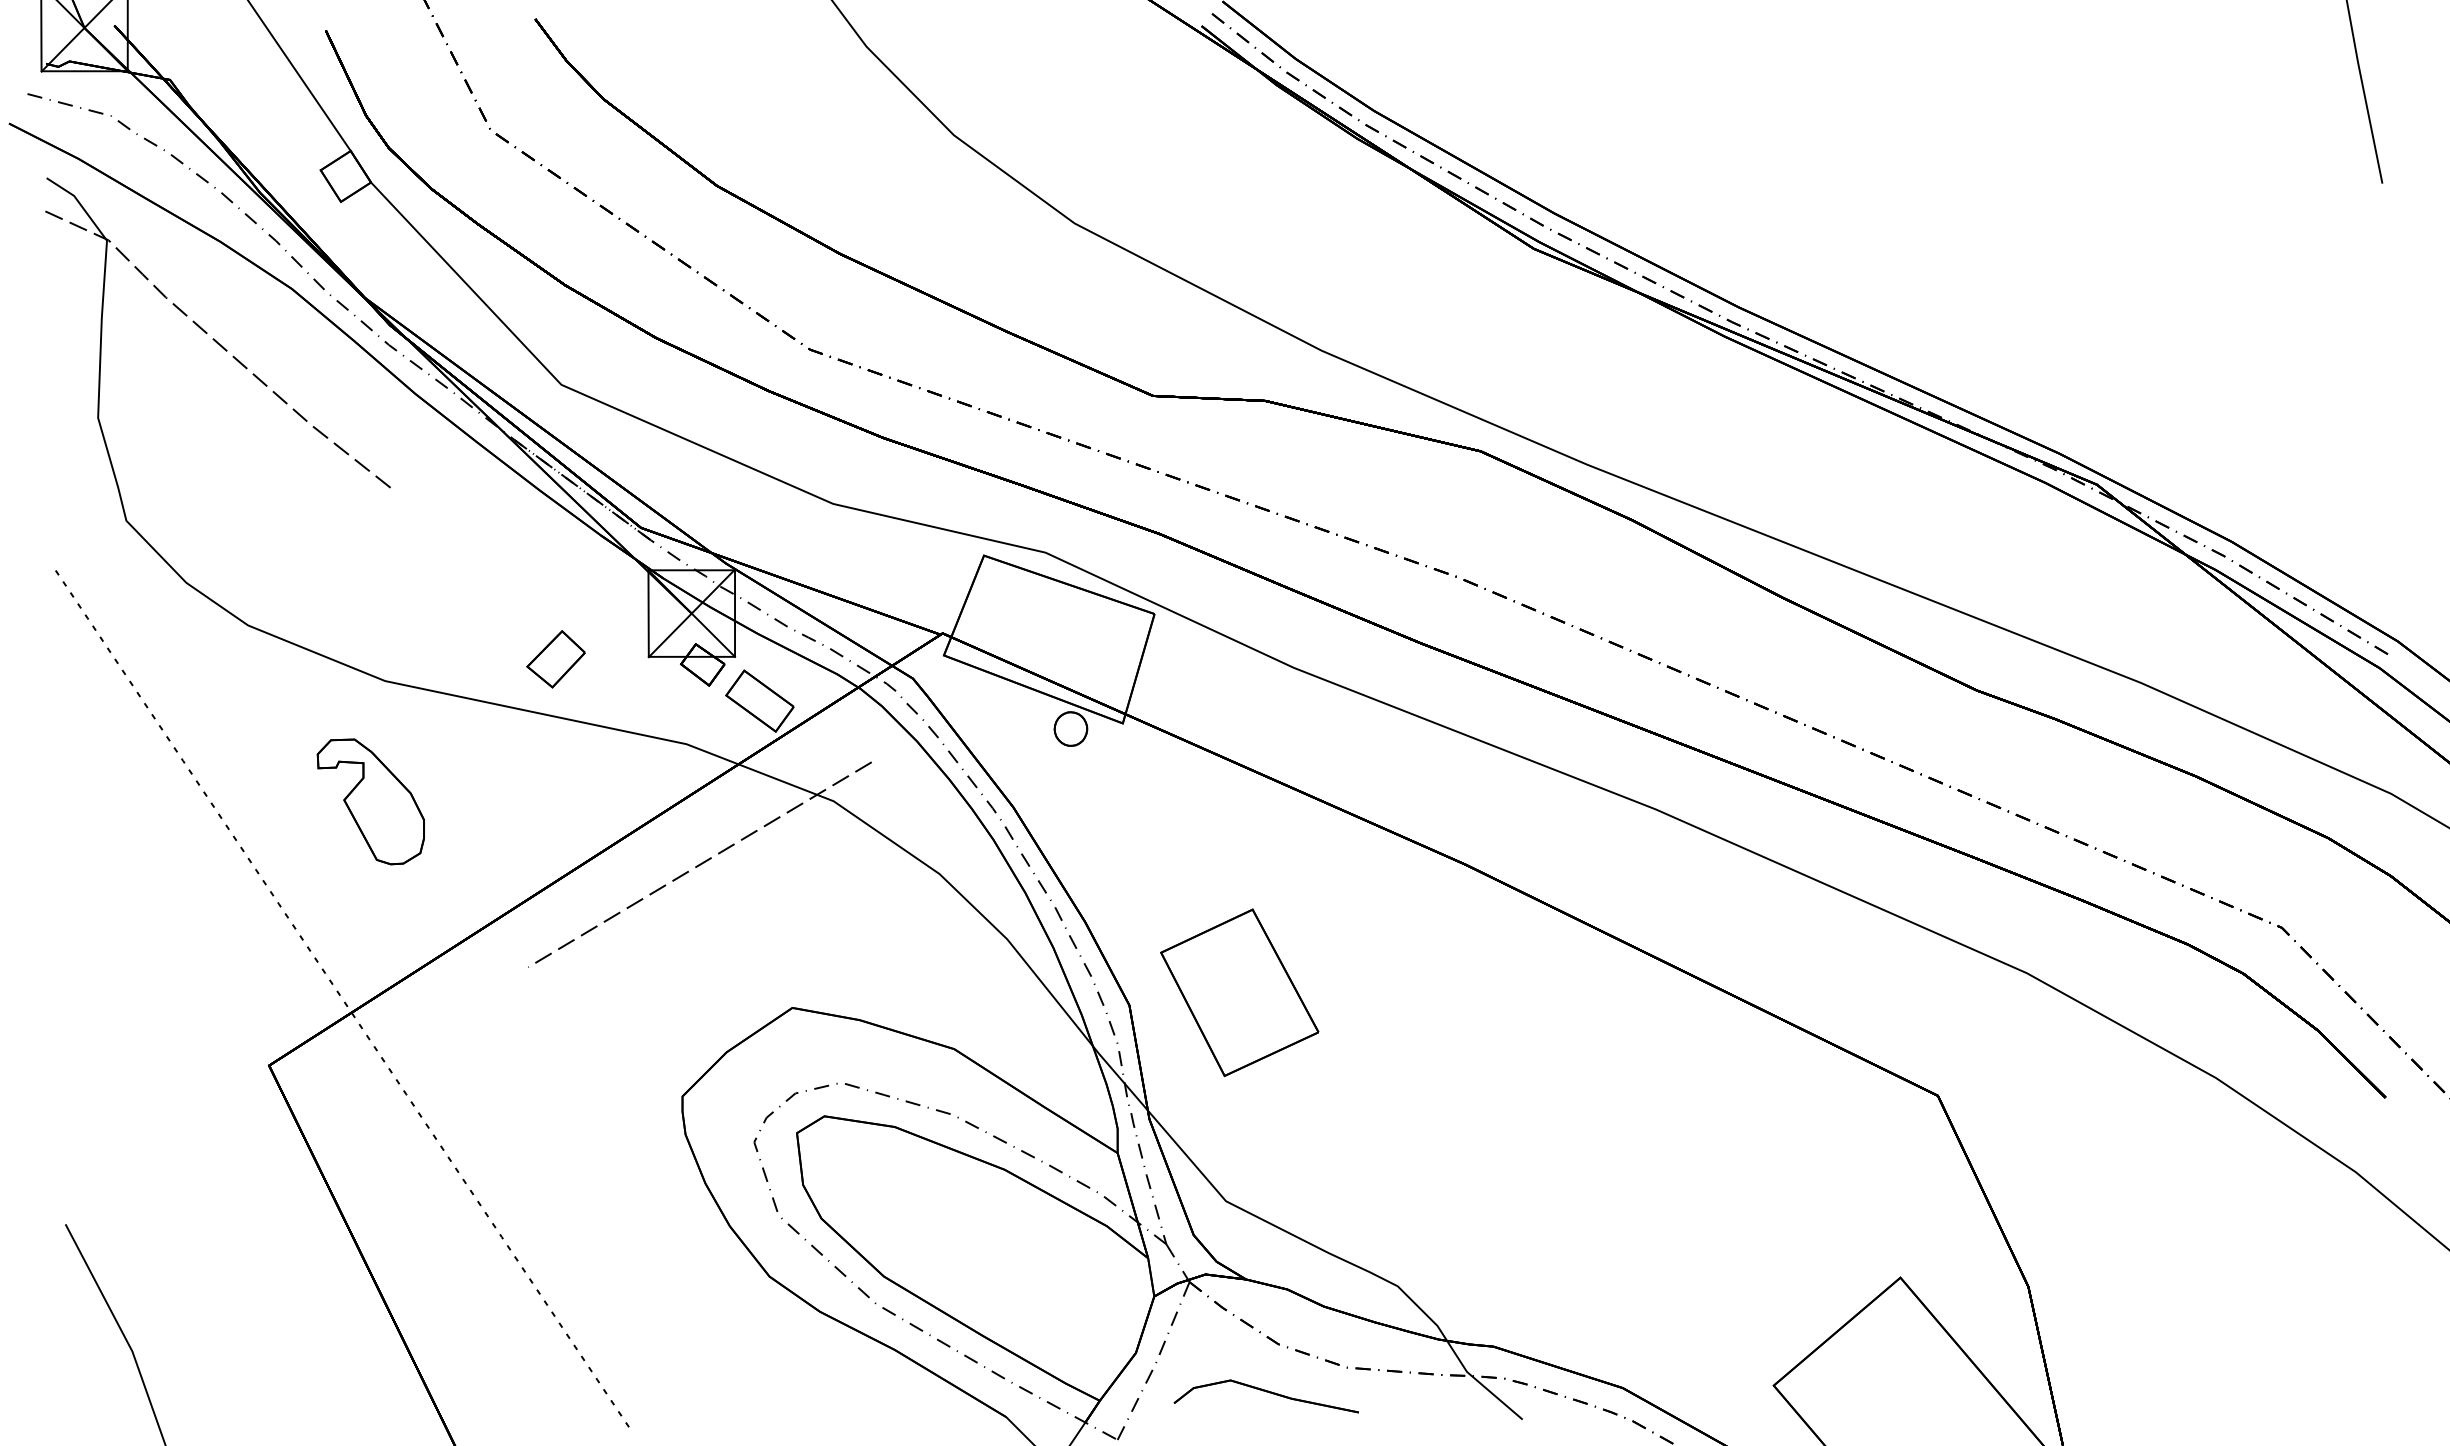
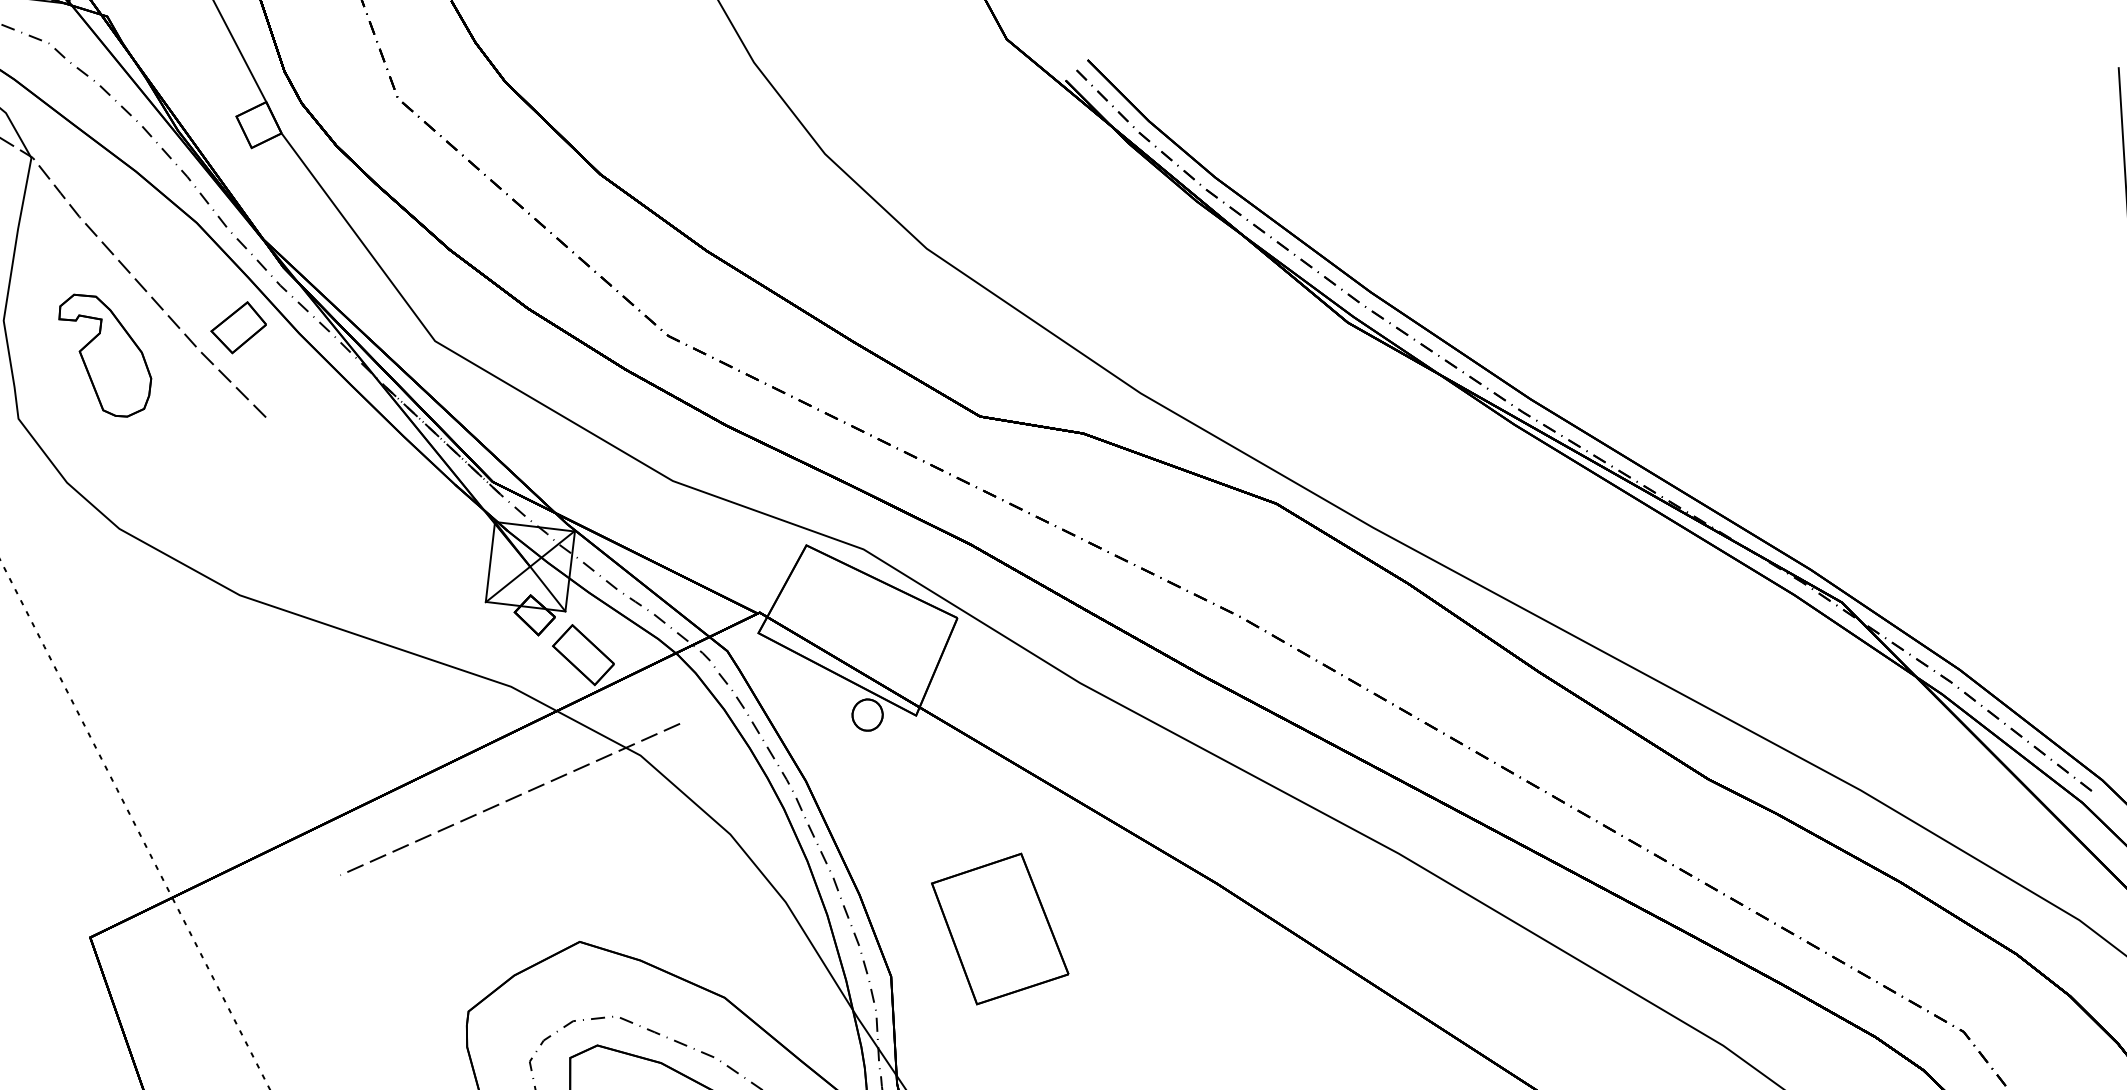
part: (555, 659) -> (238, 327), moved
part: (370, 801) -> (103, 355), moved
part: (1239, 992) -> (999, 928), moved

